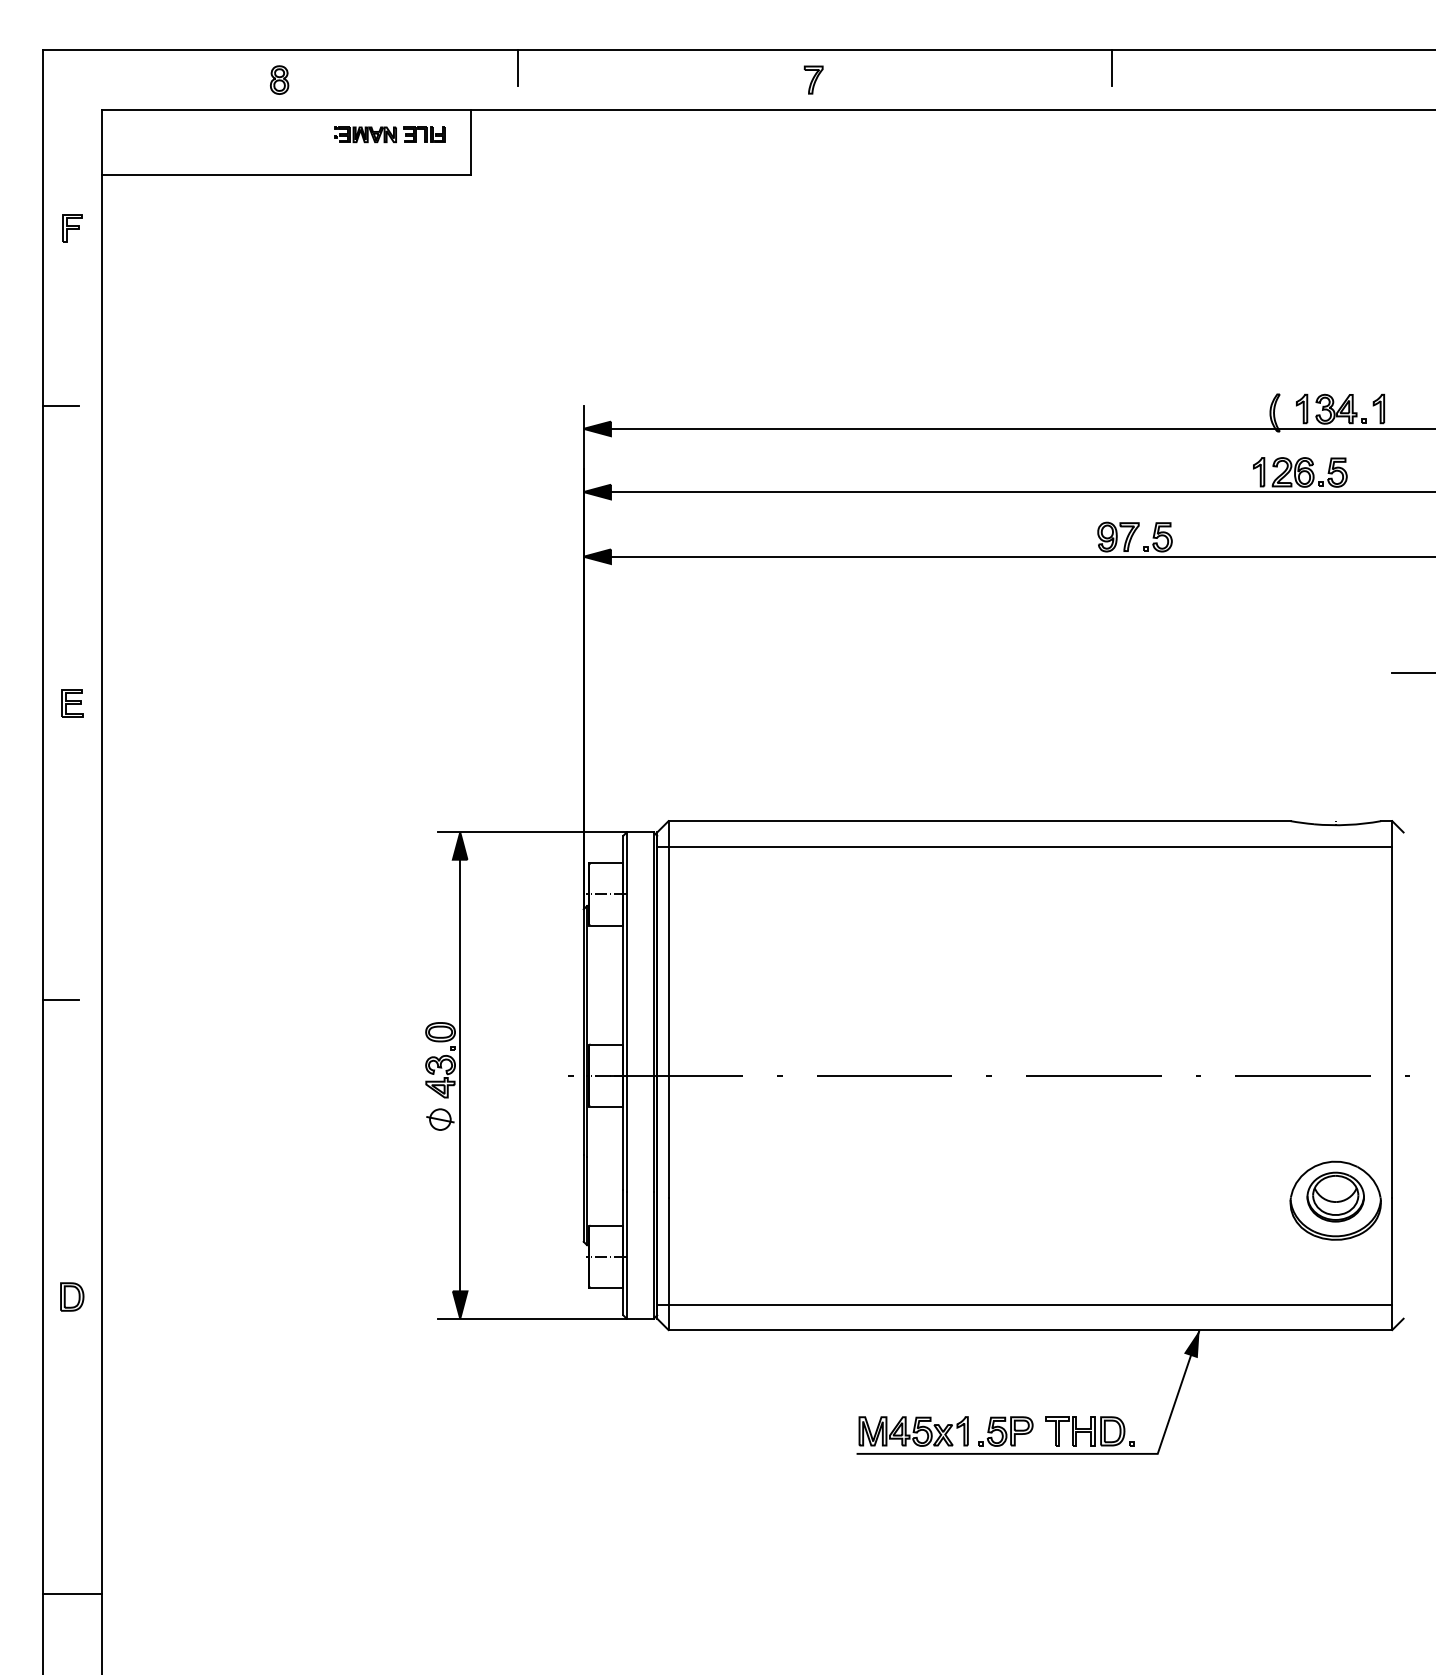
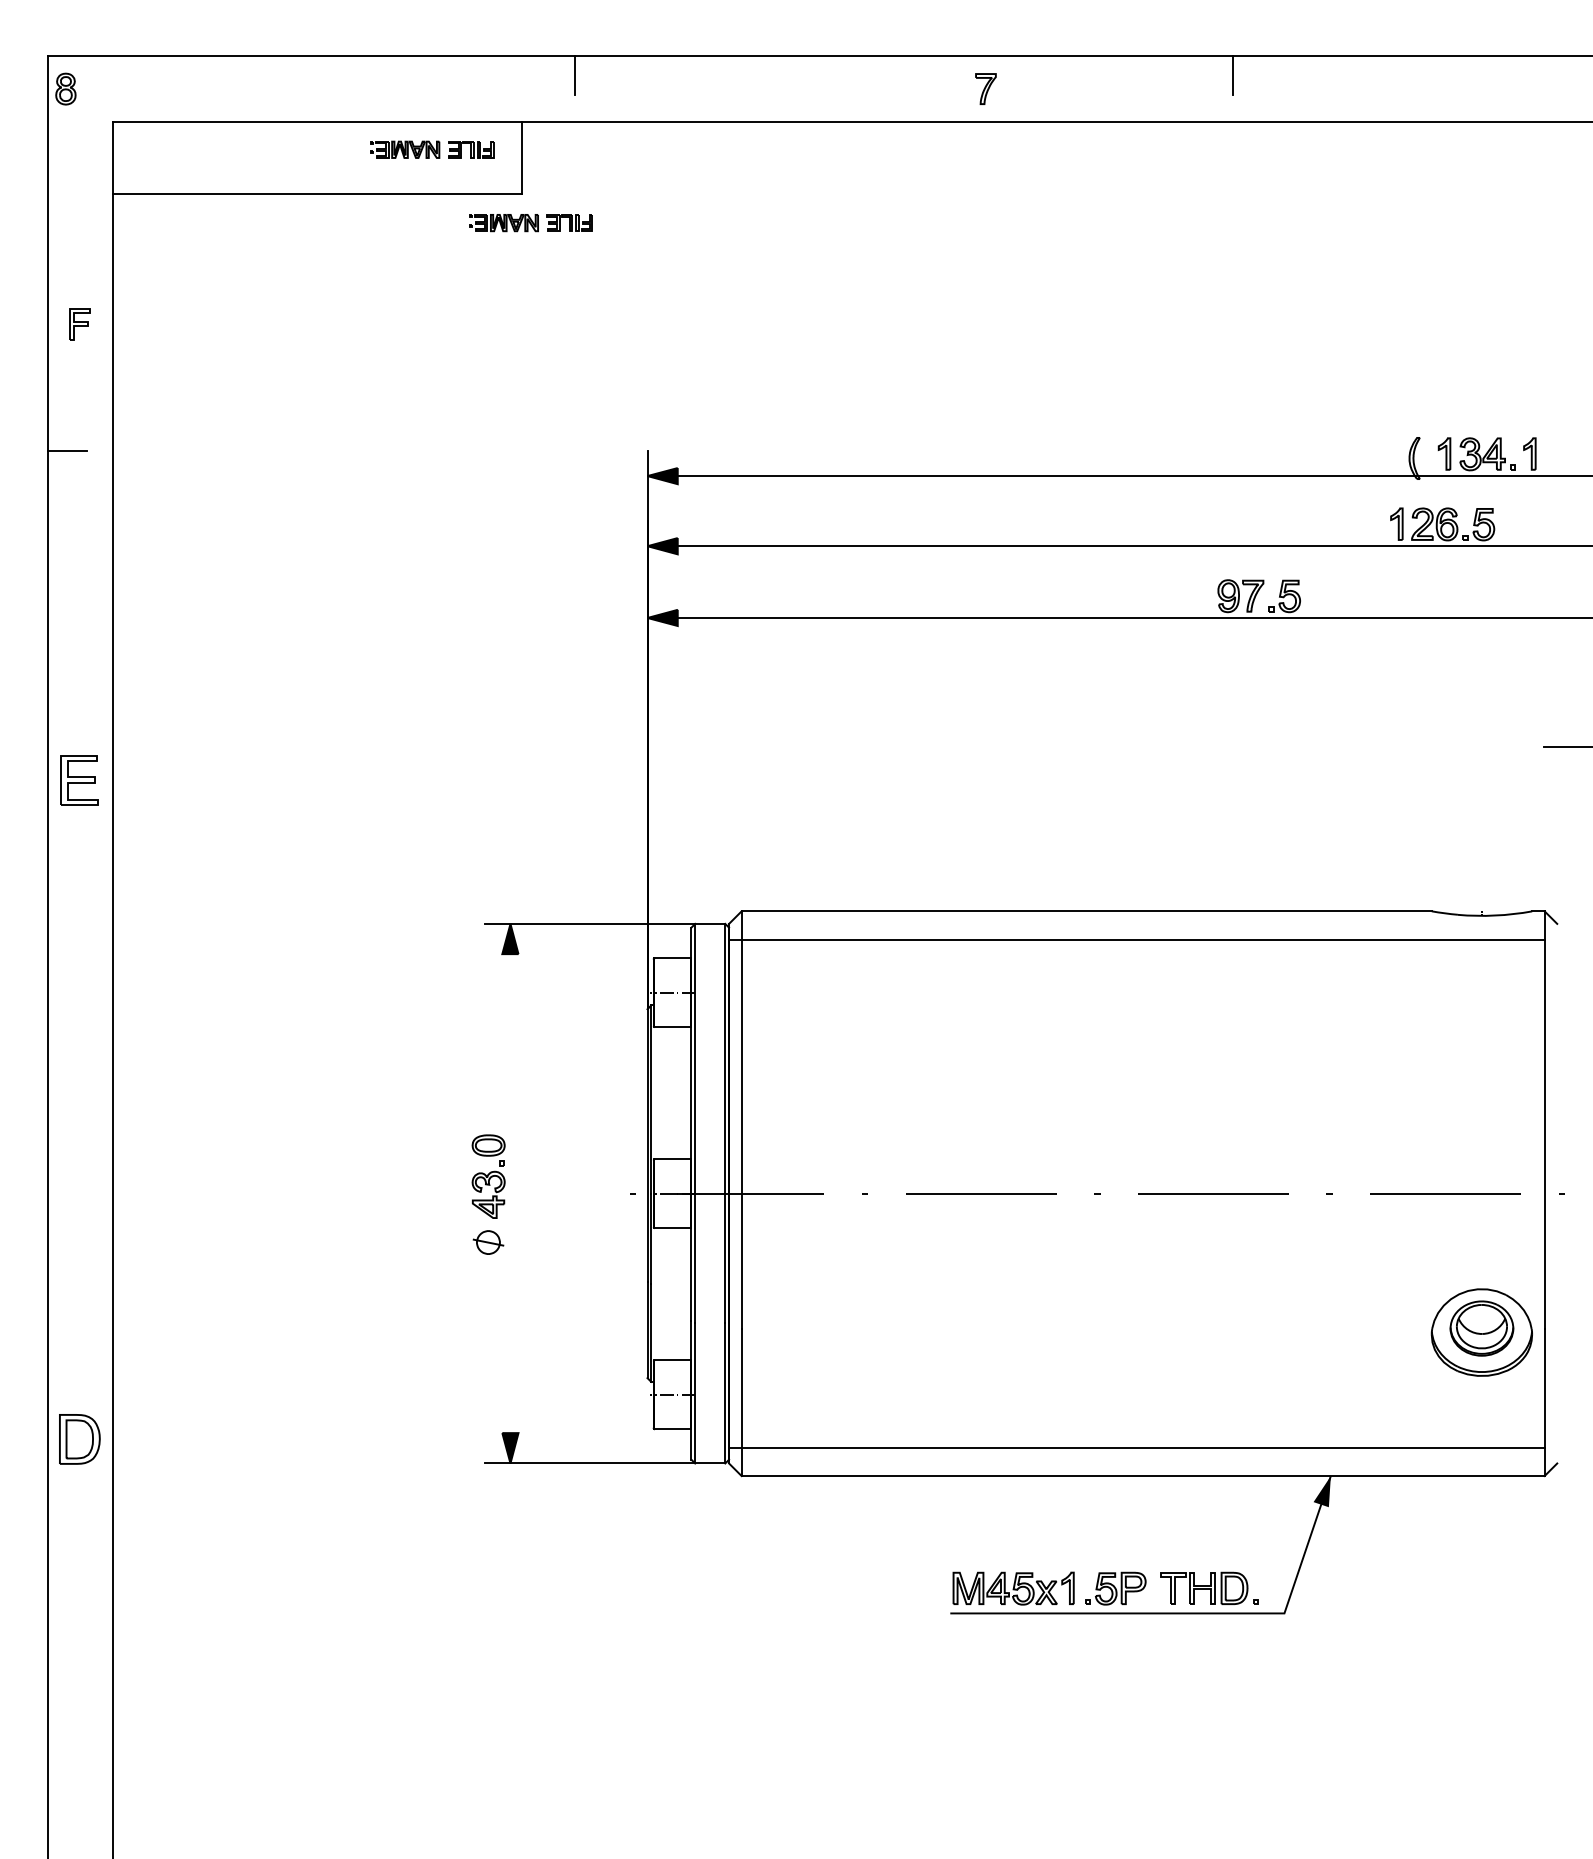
part: (279, 79) -> (65, 88), moved
part: (813, 79) -> (985, 88), moved
part: (478, 200) -> (530, 222), added
part: (72, 228) -> (80, 324), moved
part: (72, 703) -> (80, 780), size x1.6
line: (60, 1000) -> (66, 1110), removed
line: (460, 1075) -> (510, 1193), removed
part: (72, 1296) -> (80, 1438), size x1.6
line: (72, 1593) -> (80, 1768), removed

